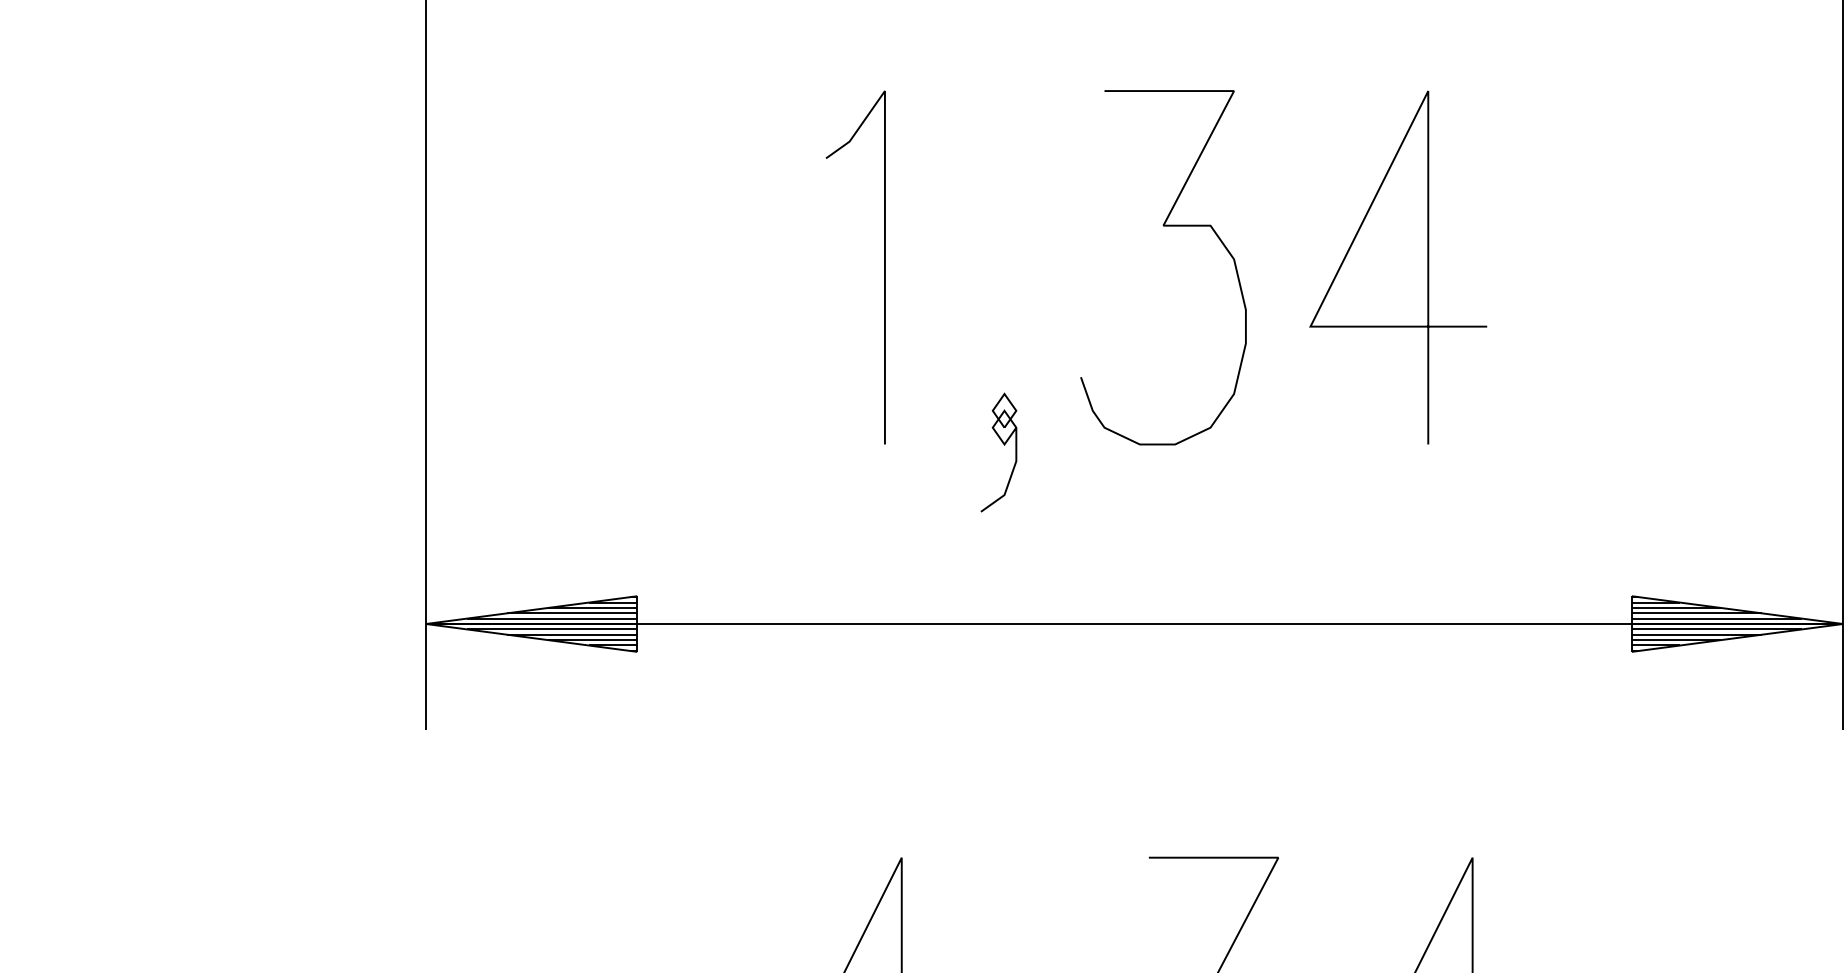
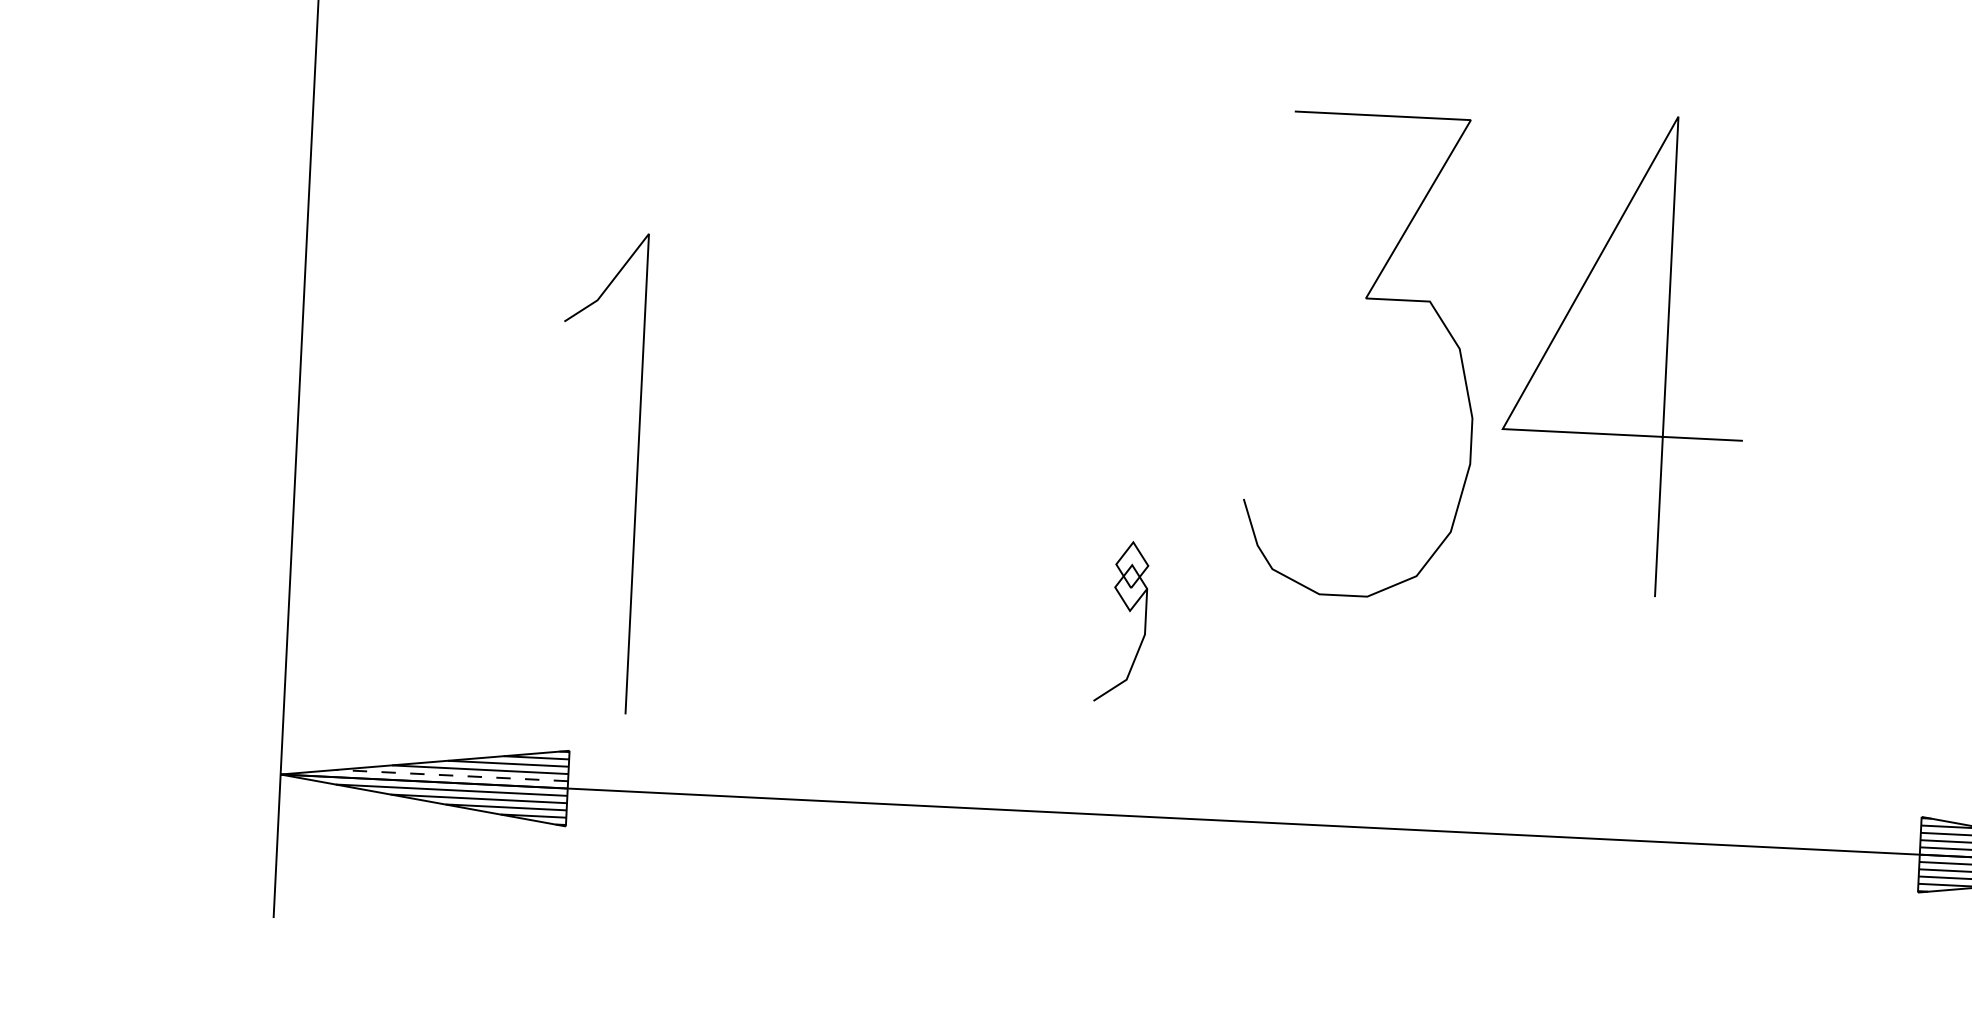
curve: (1163, 226) -> (1365, 299), moved
line: (884, 267) -> (636, 473), moved
part: (1004, 445) -> (1129, 612), moved
line: (551, 618) -> (451, 775), solid -> dashed

